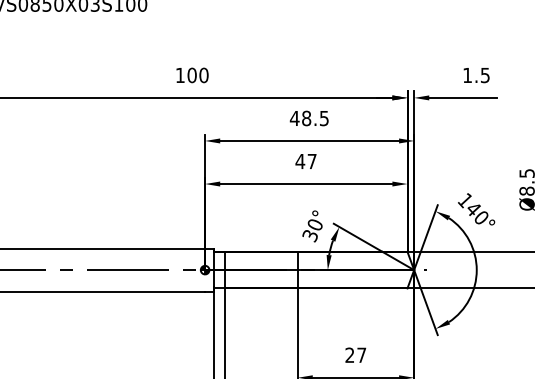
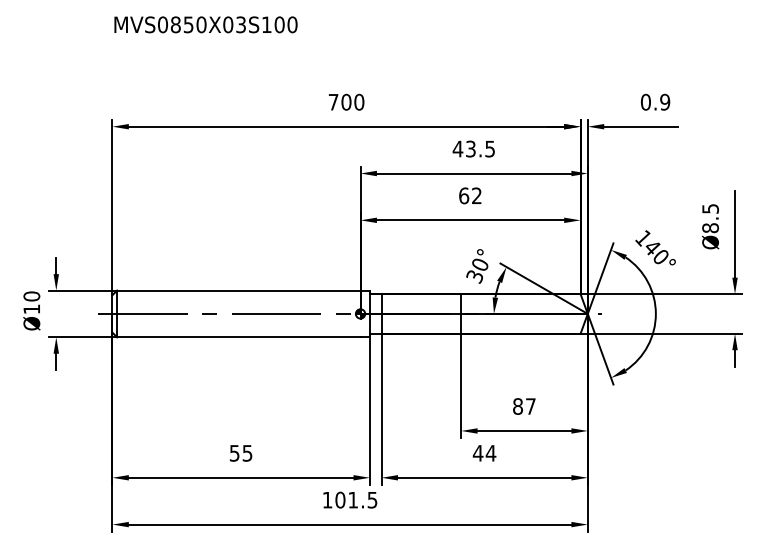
text: (476, 74) -> (655, 101), 1.5 -> 0.9
text: (180, 75) -> (333, 102), 100 -> 700
text: (306, 117) -> (470, 148), 48.5 -> 43.5
text: (305, 161) -> (469, 195), 47 -> 62
text: (349, 355) -> (517, 406), 27 -> 87

